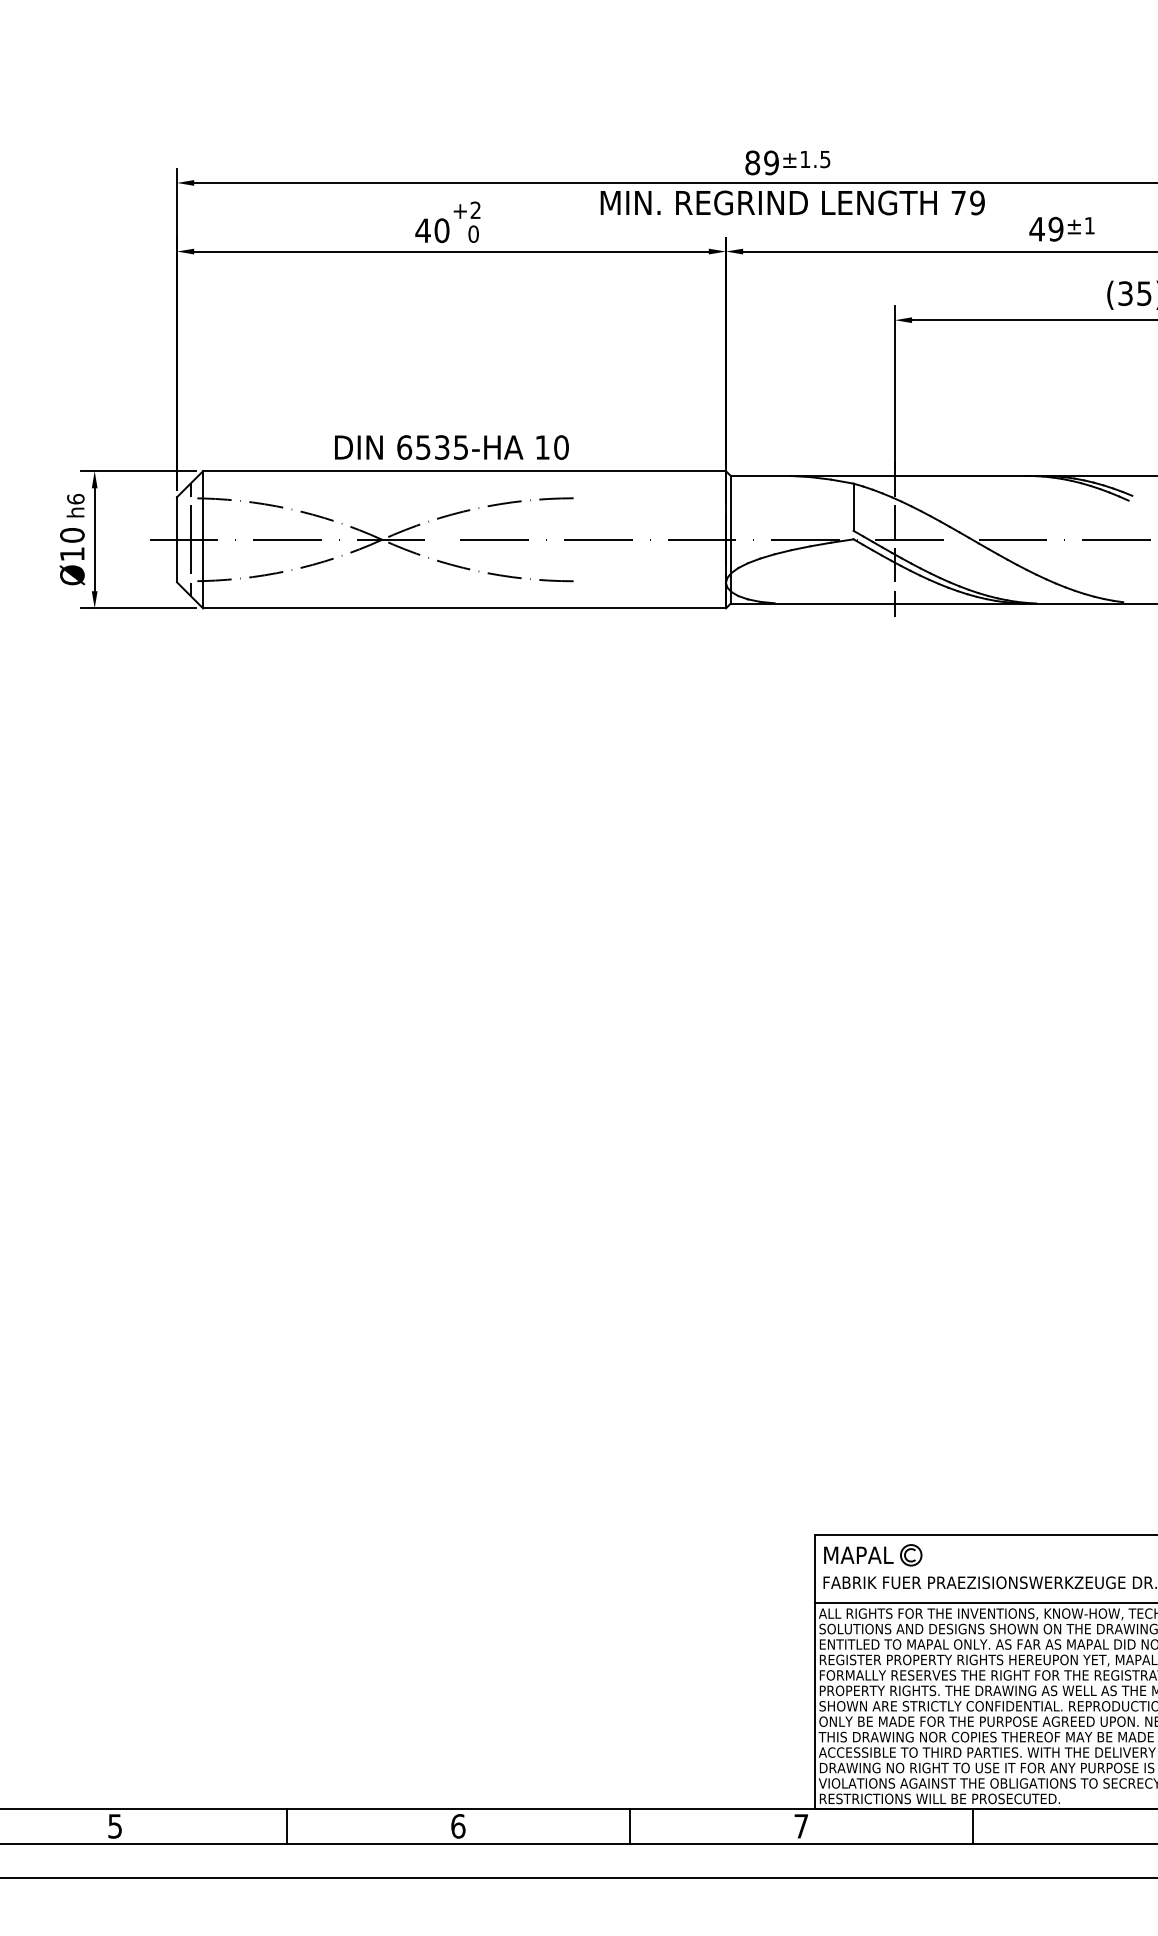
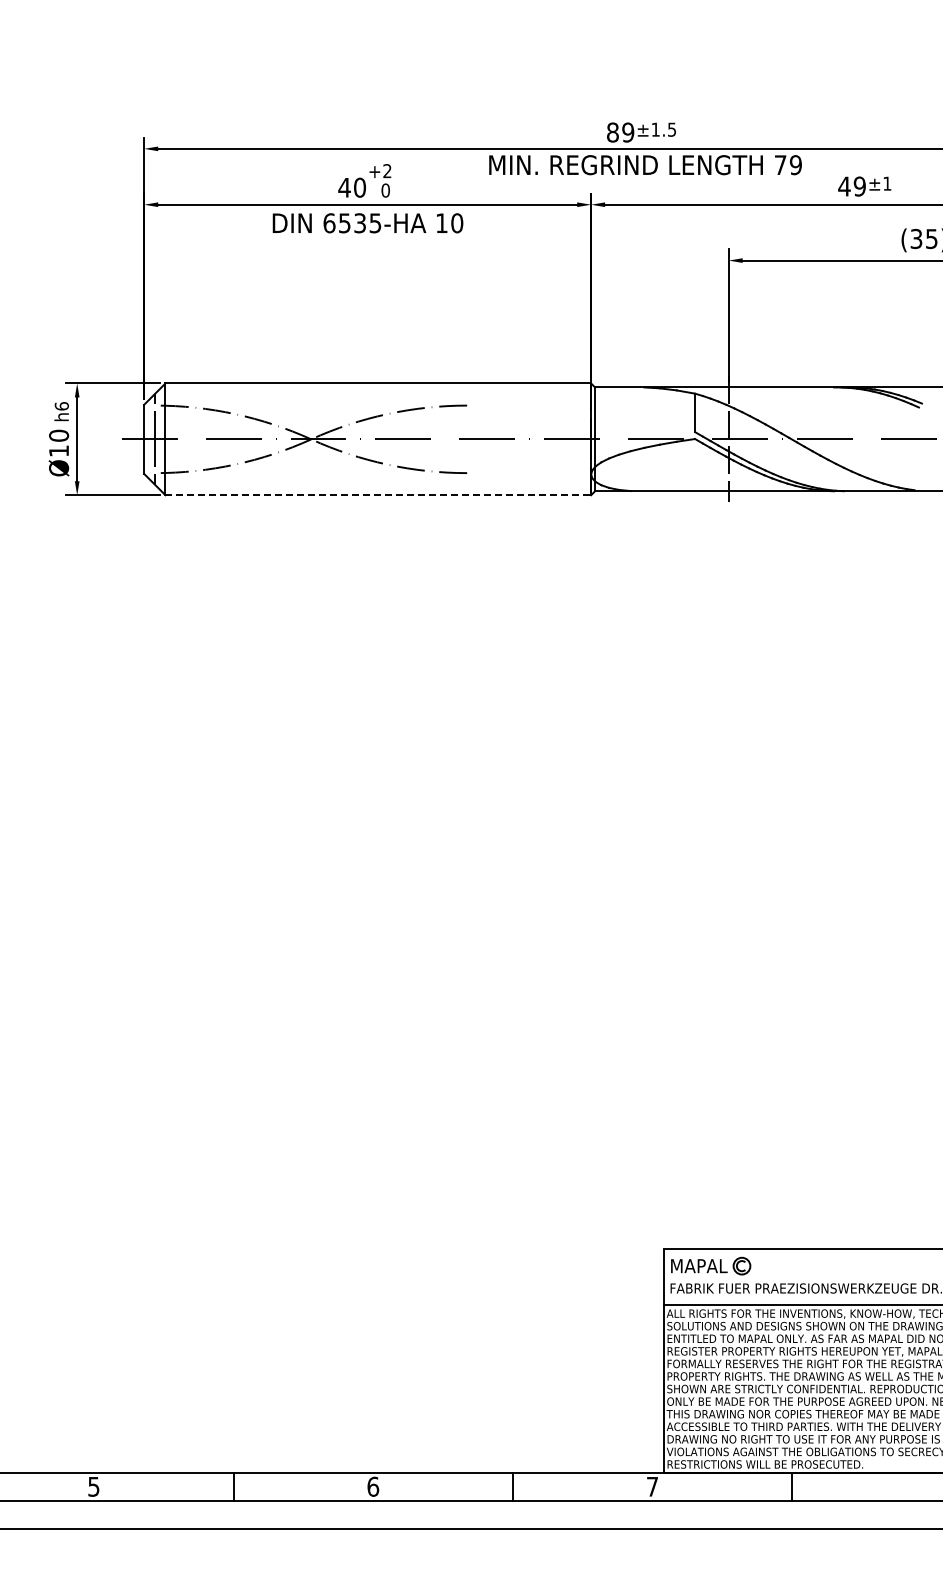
text: (451, 447) -> (367, 223), moved
line: (464, 608) -> (378, 495), solid -> dashed

